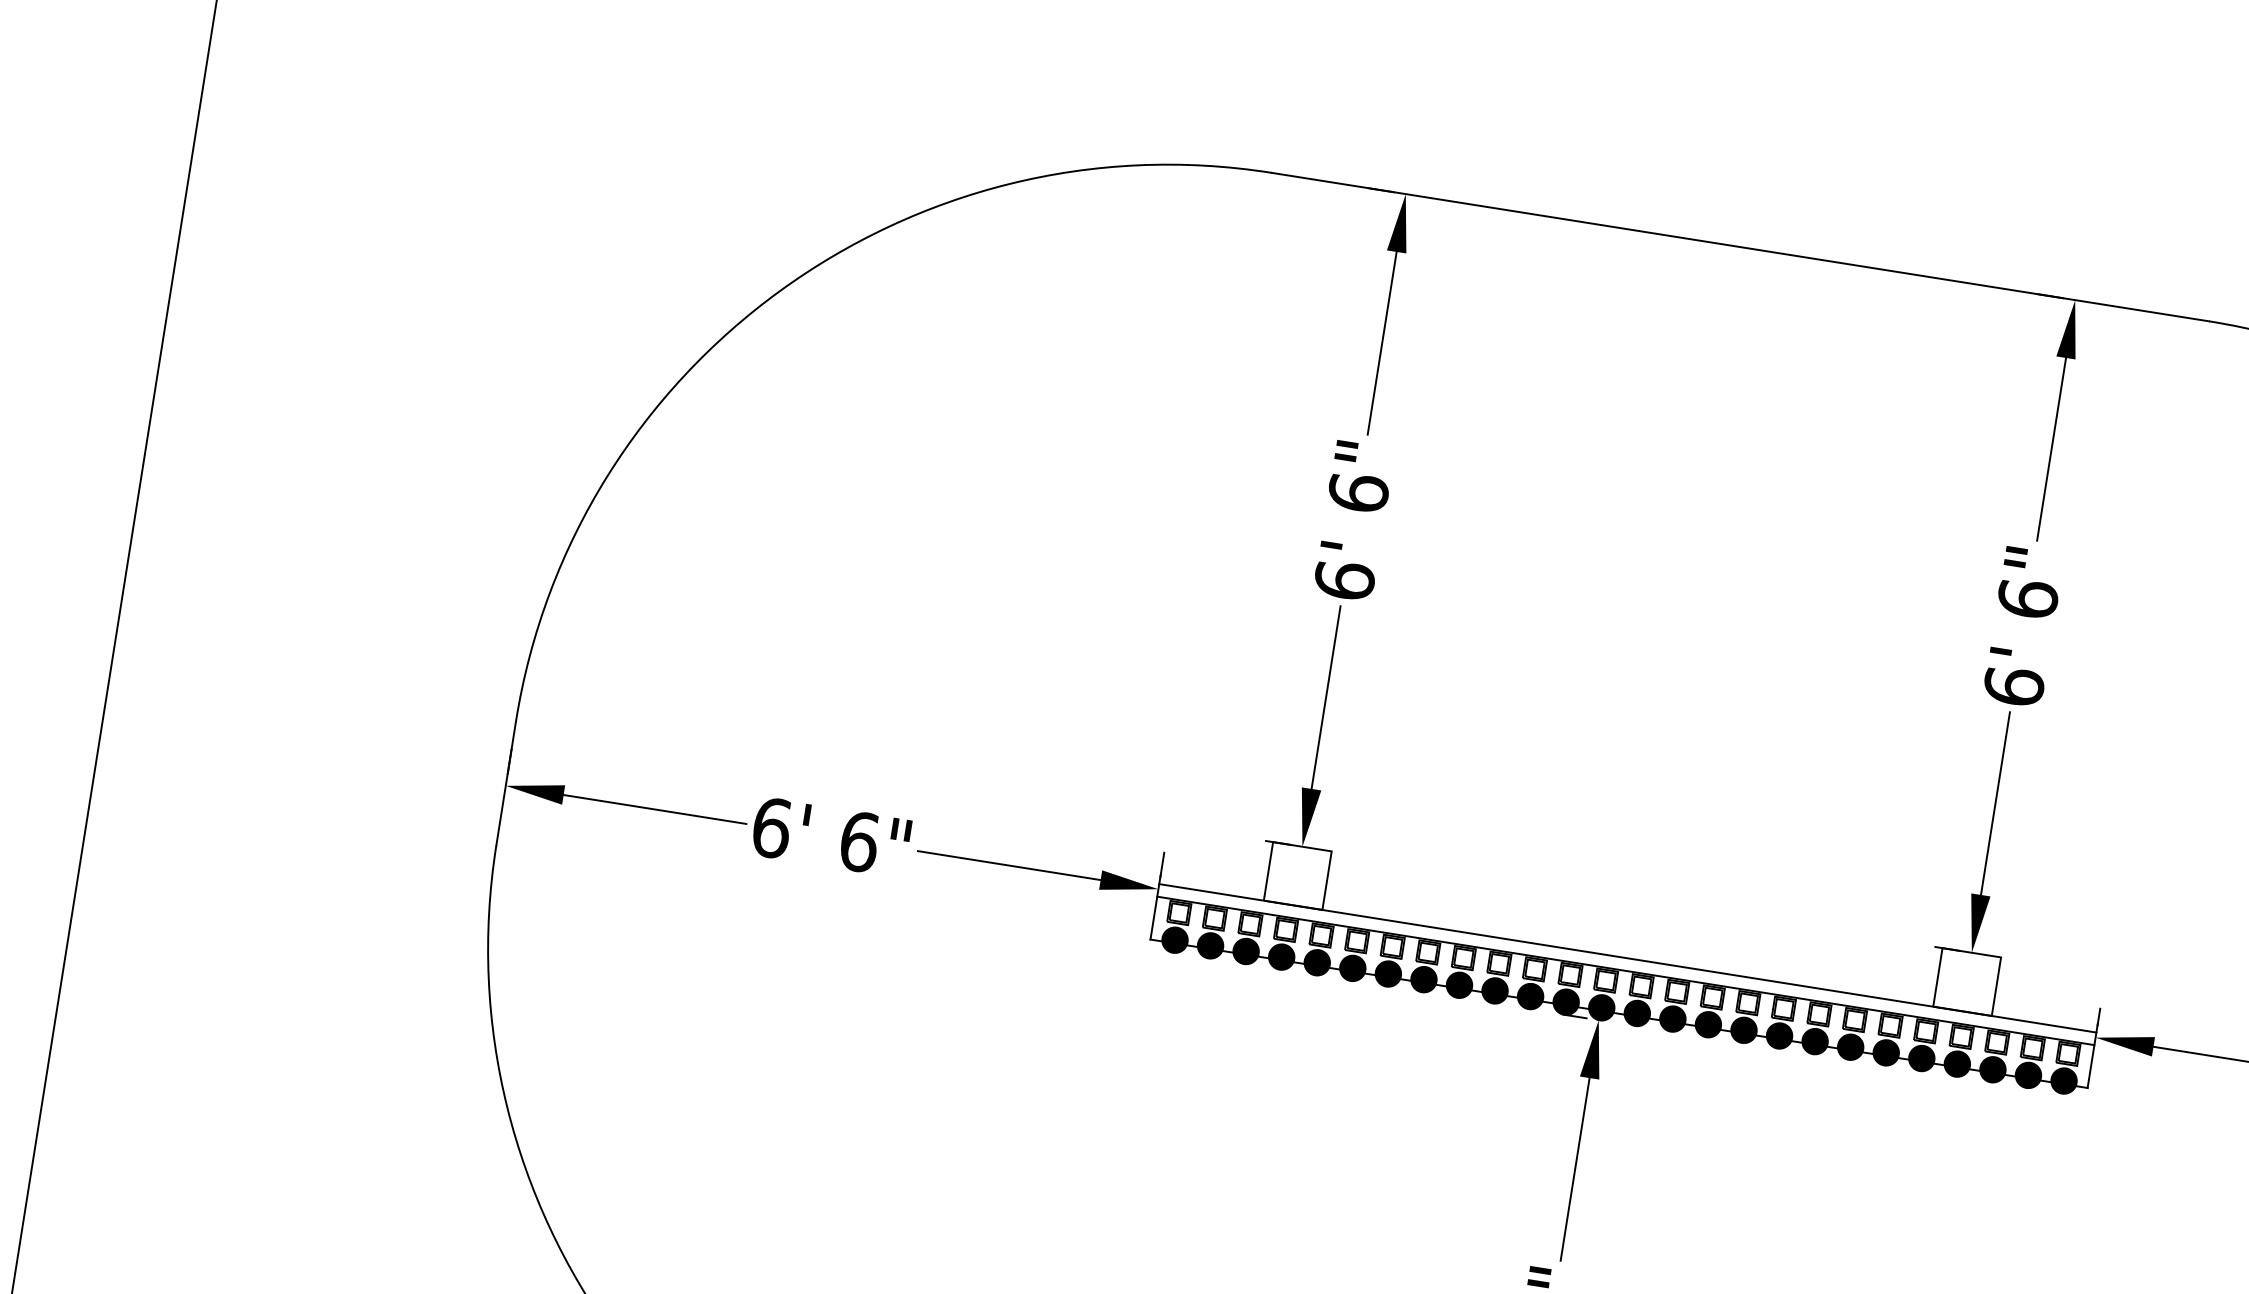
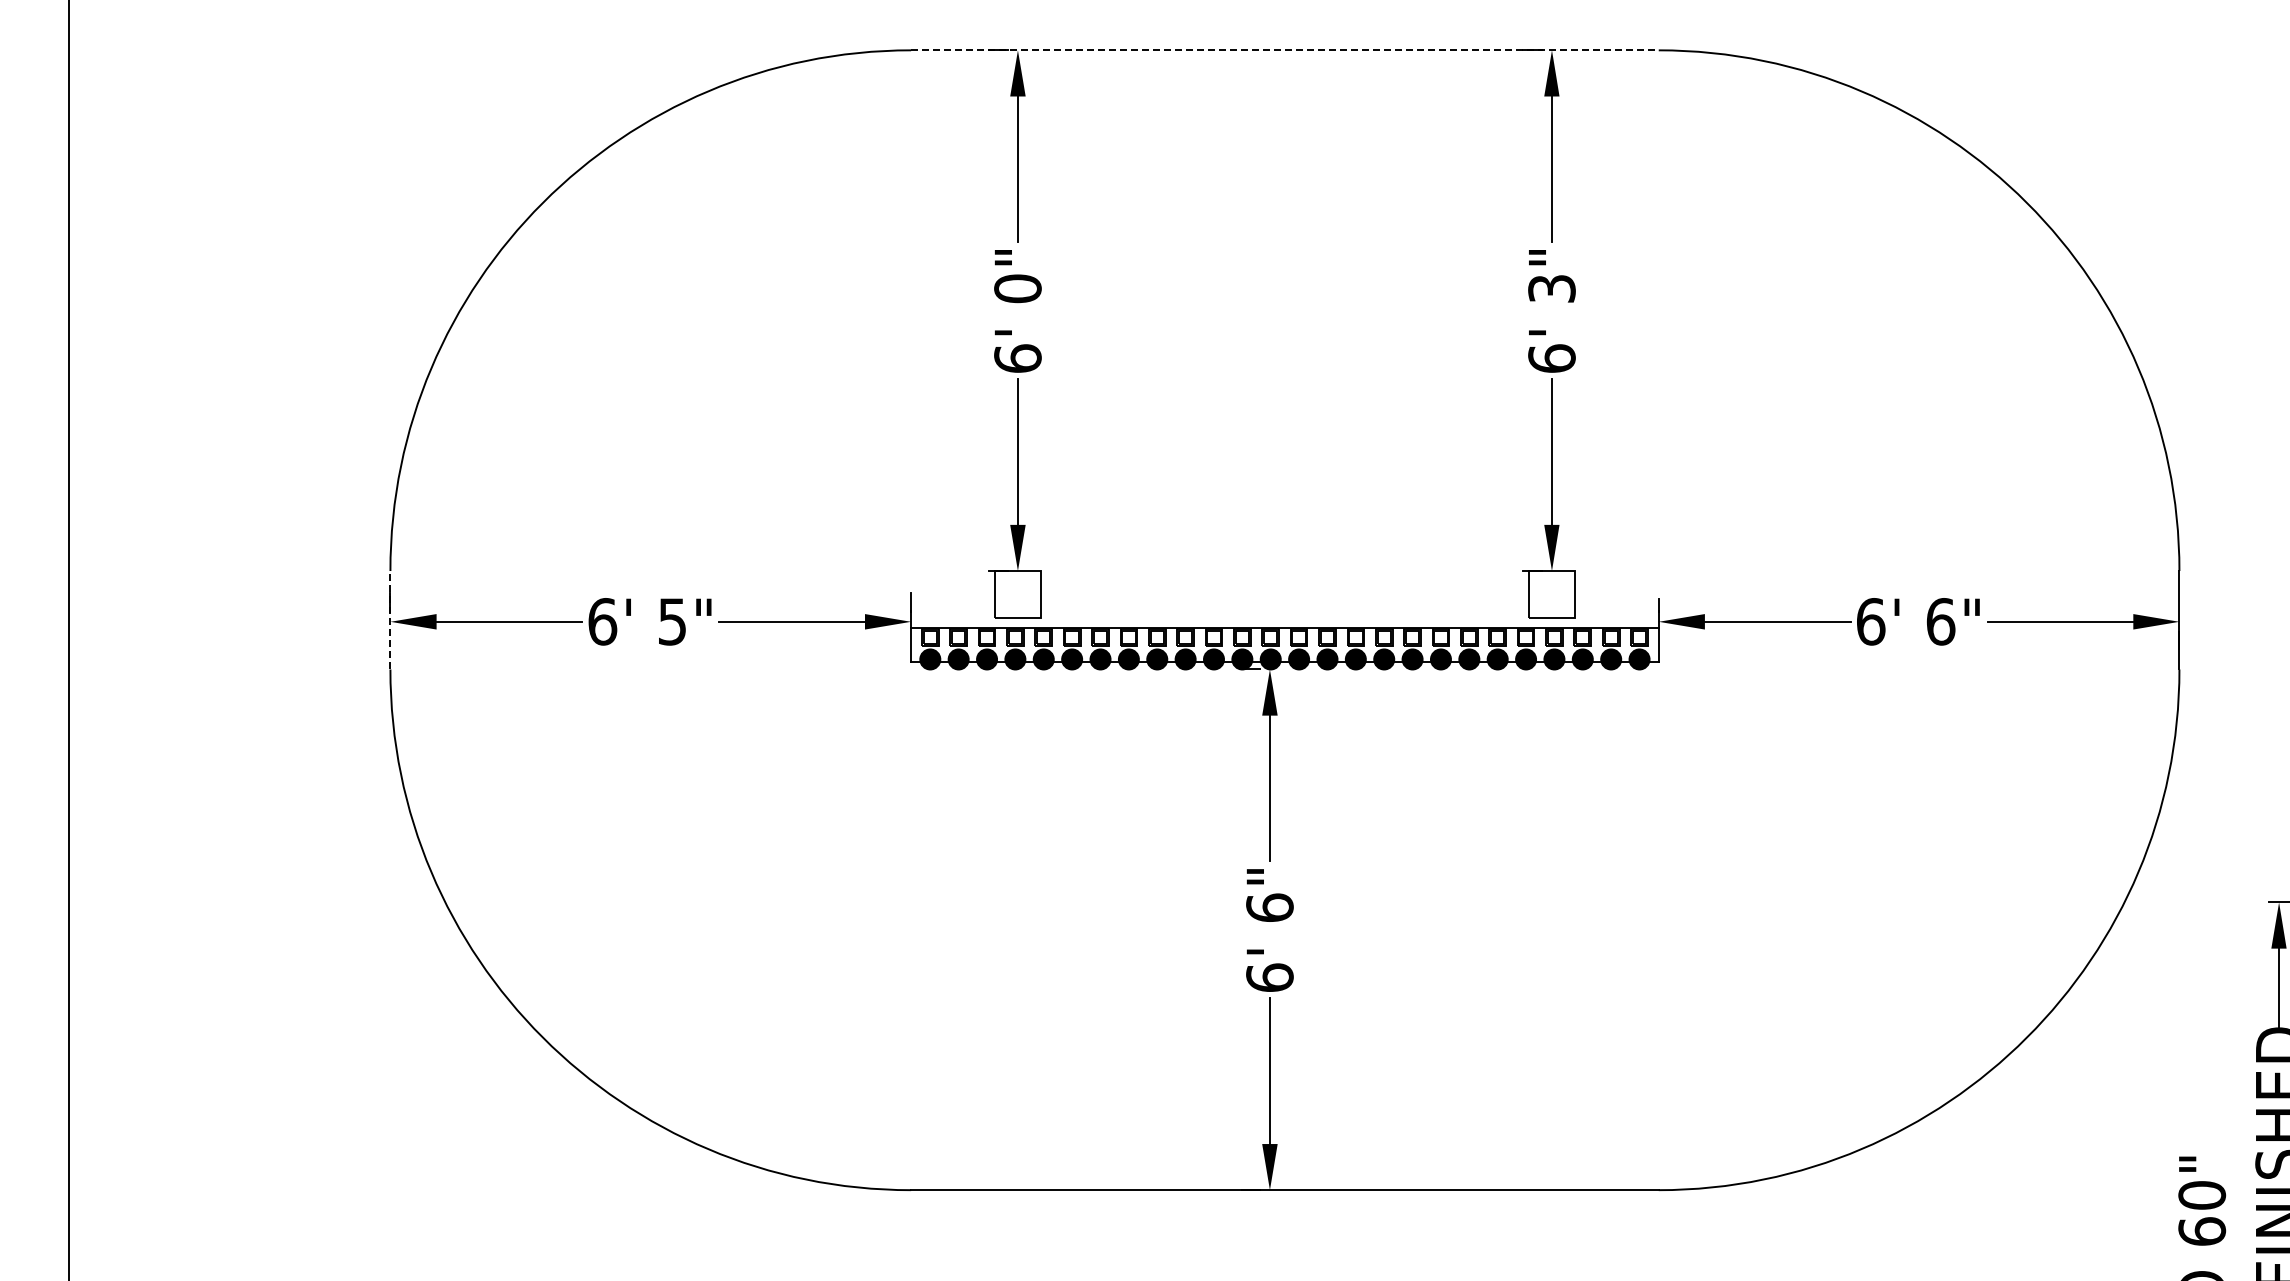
line: (1739, 247) -> (1284, 50), solid -> dashed
text: (1357, 492) -> (1017, 288), 6" -> 0"
text: (2027, 598) -> (1551, 288), 6" -> 3"
line: (506, 782) -> (390, 619), solid -> dashed
text: (859, 841) -> (672, 621), 6" -> 5"
line: (1627, 957) -> (1284, 617), removed

